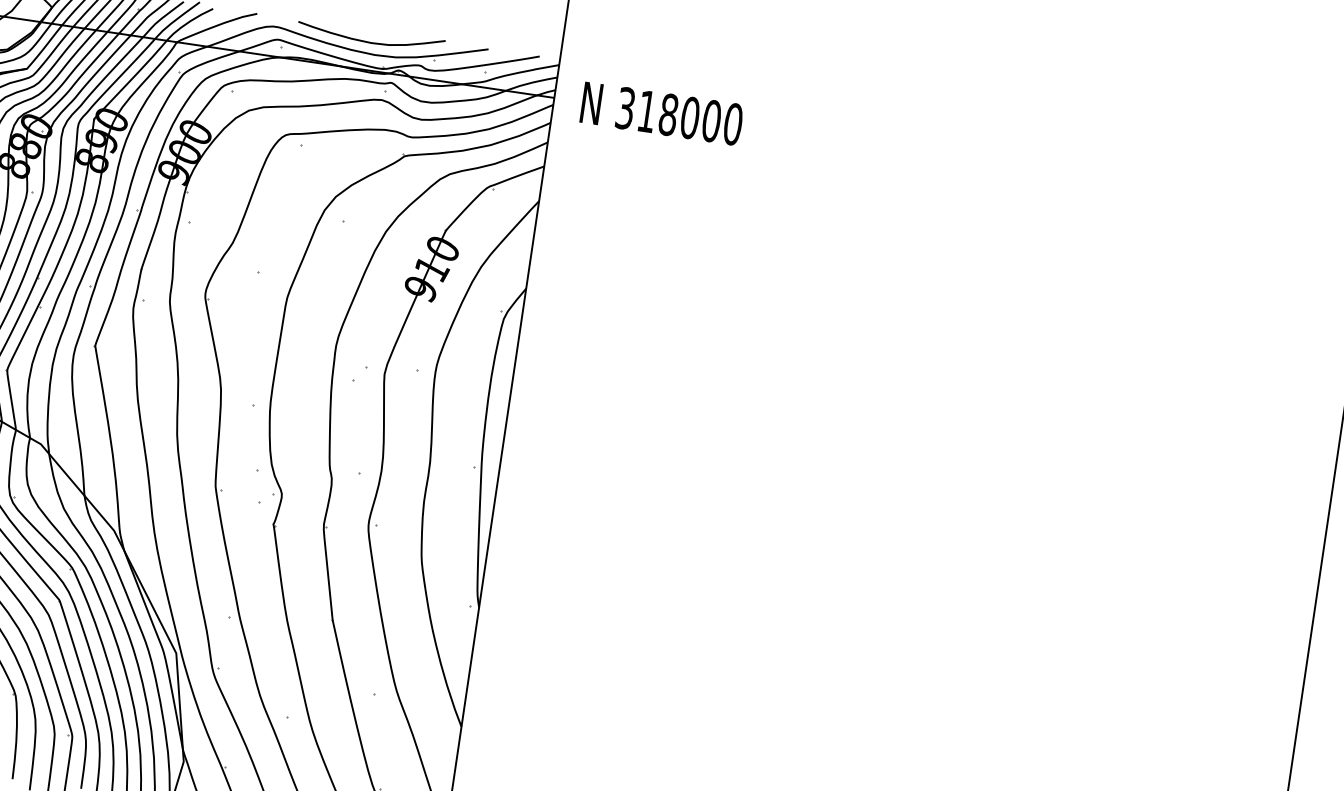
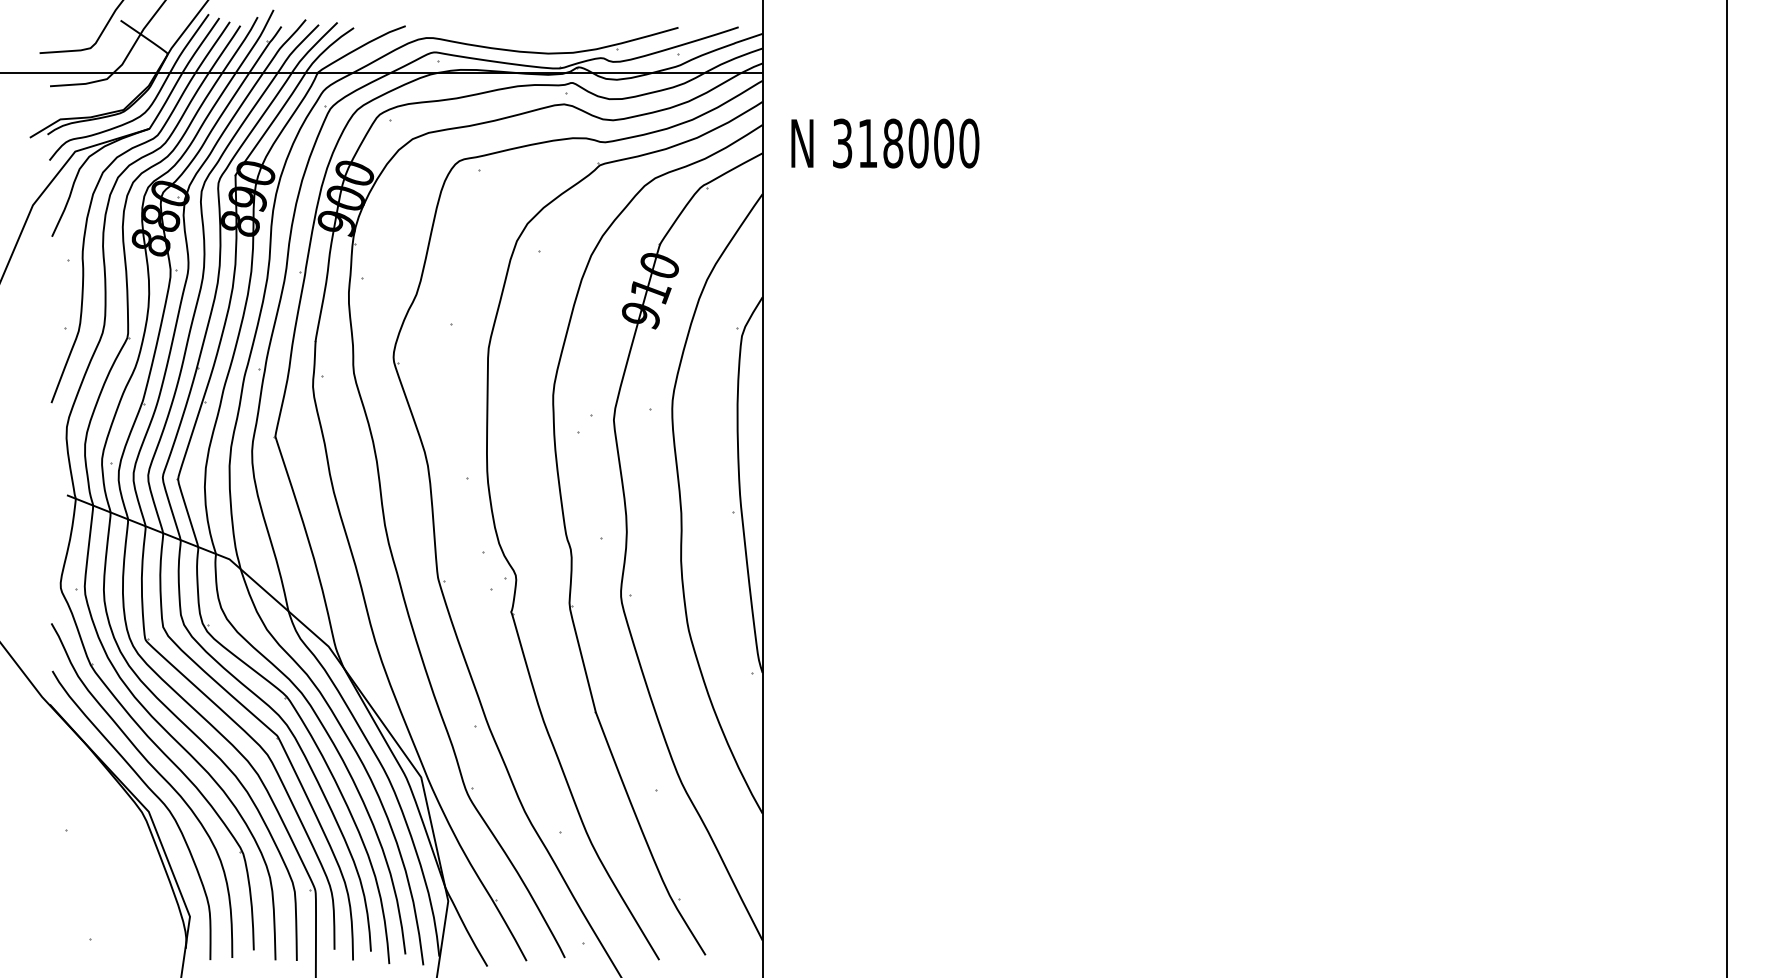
curve: (370, 42) -> (540, 39), removed
text: (662, 113) -> (885, 143), moved

